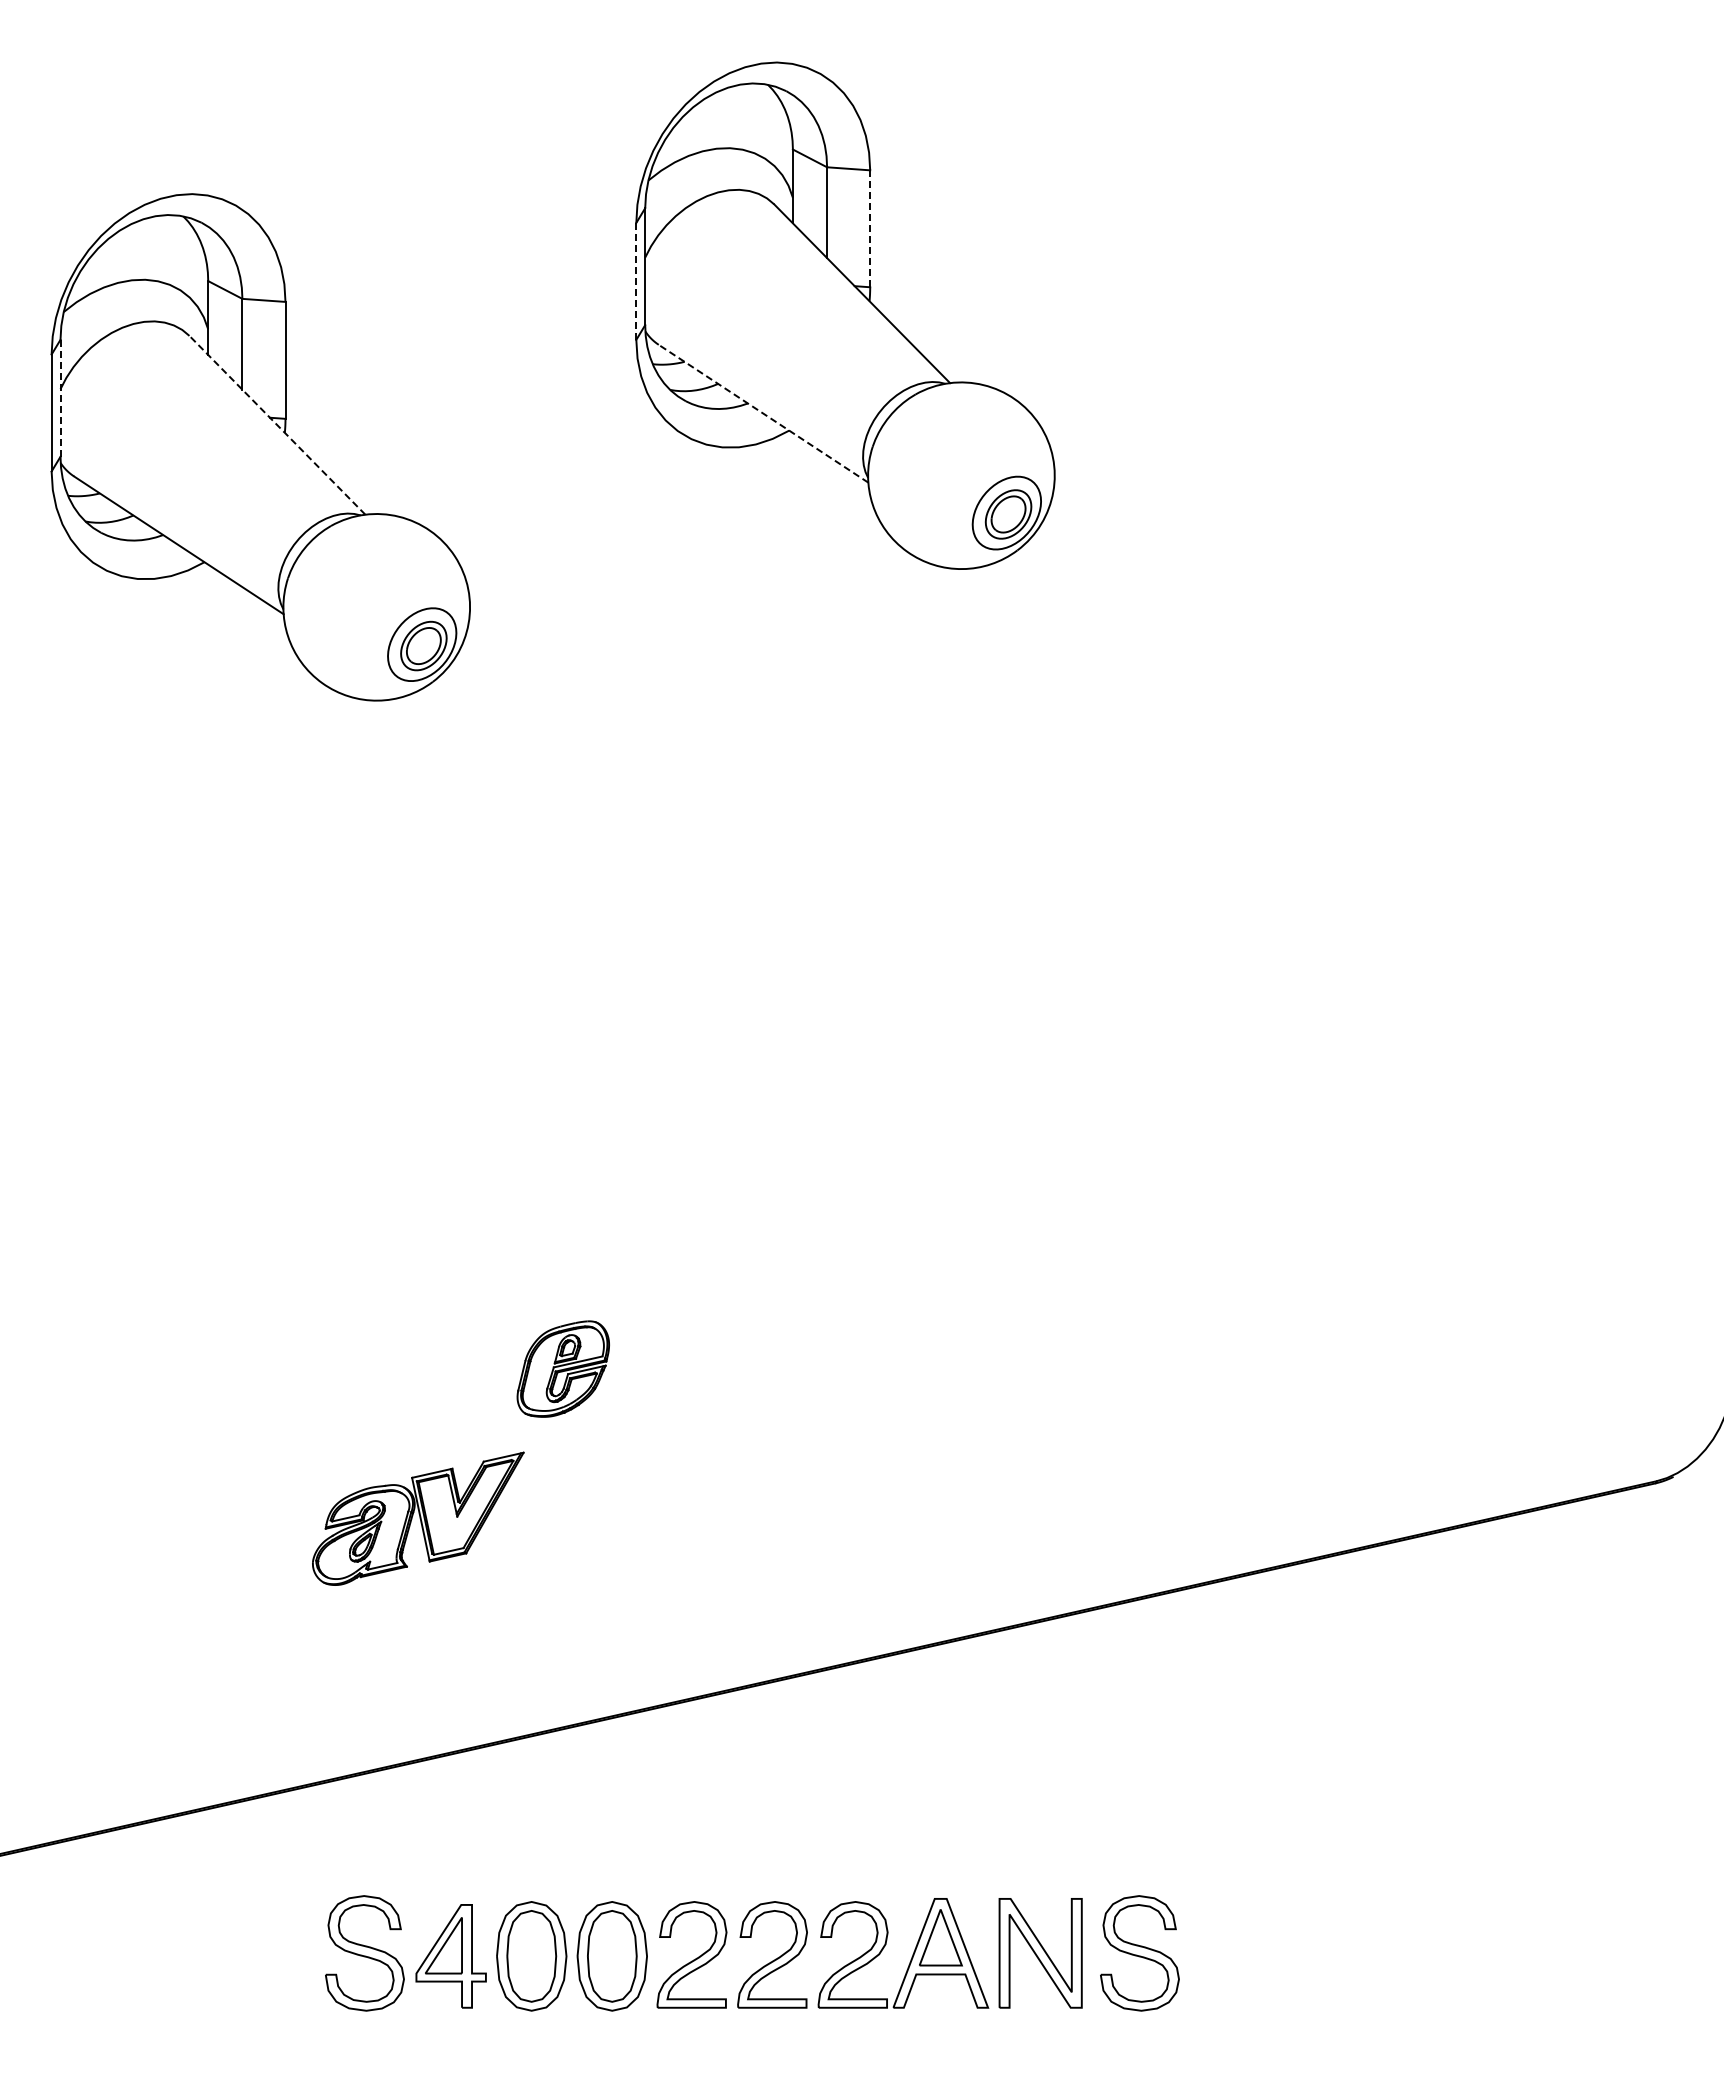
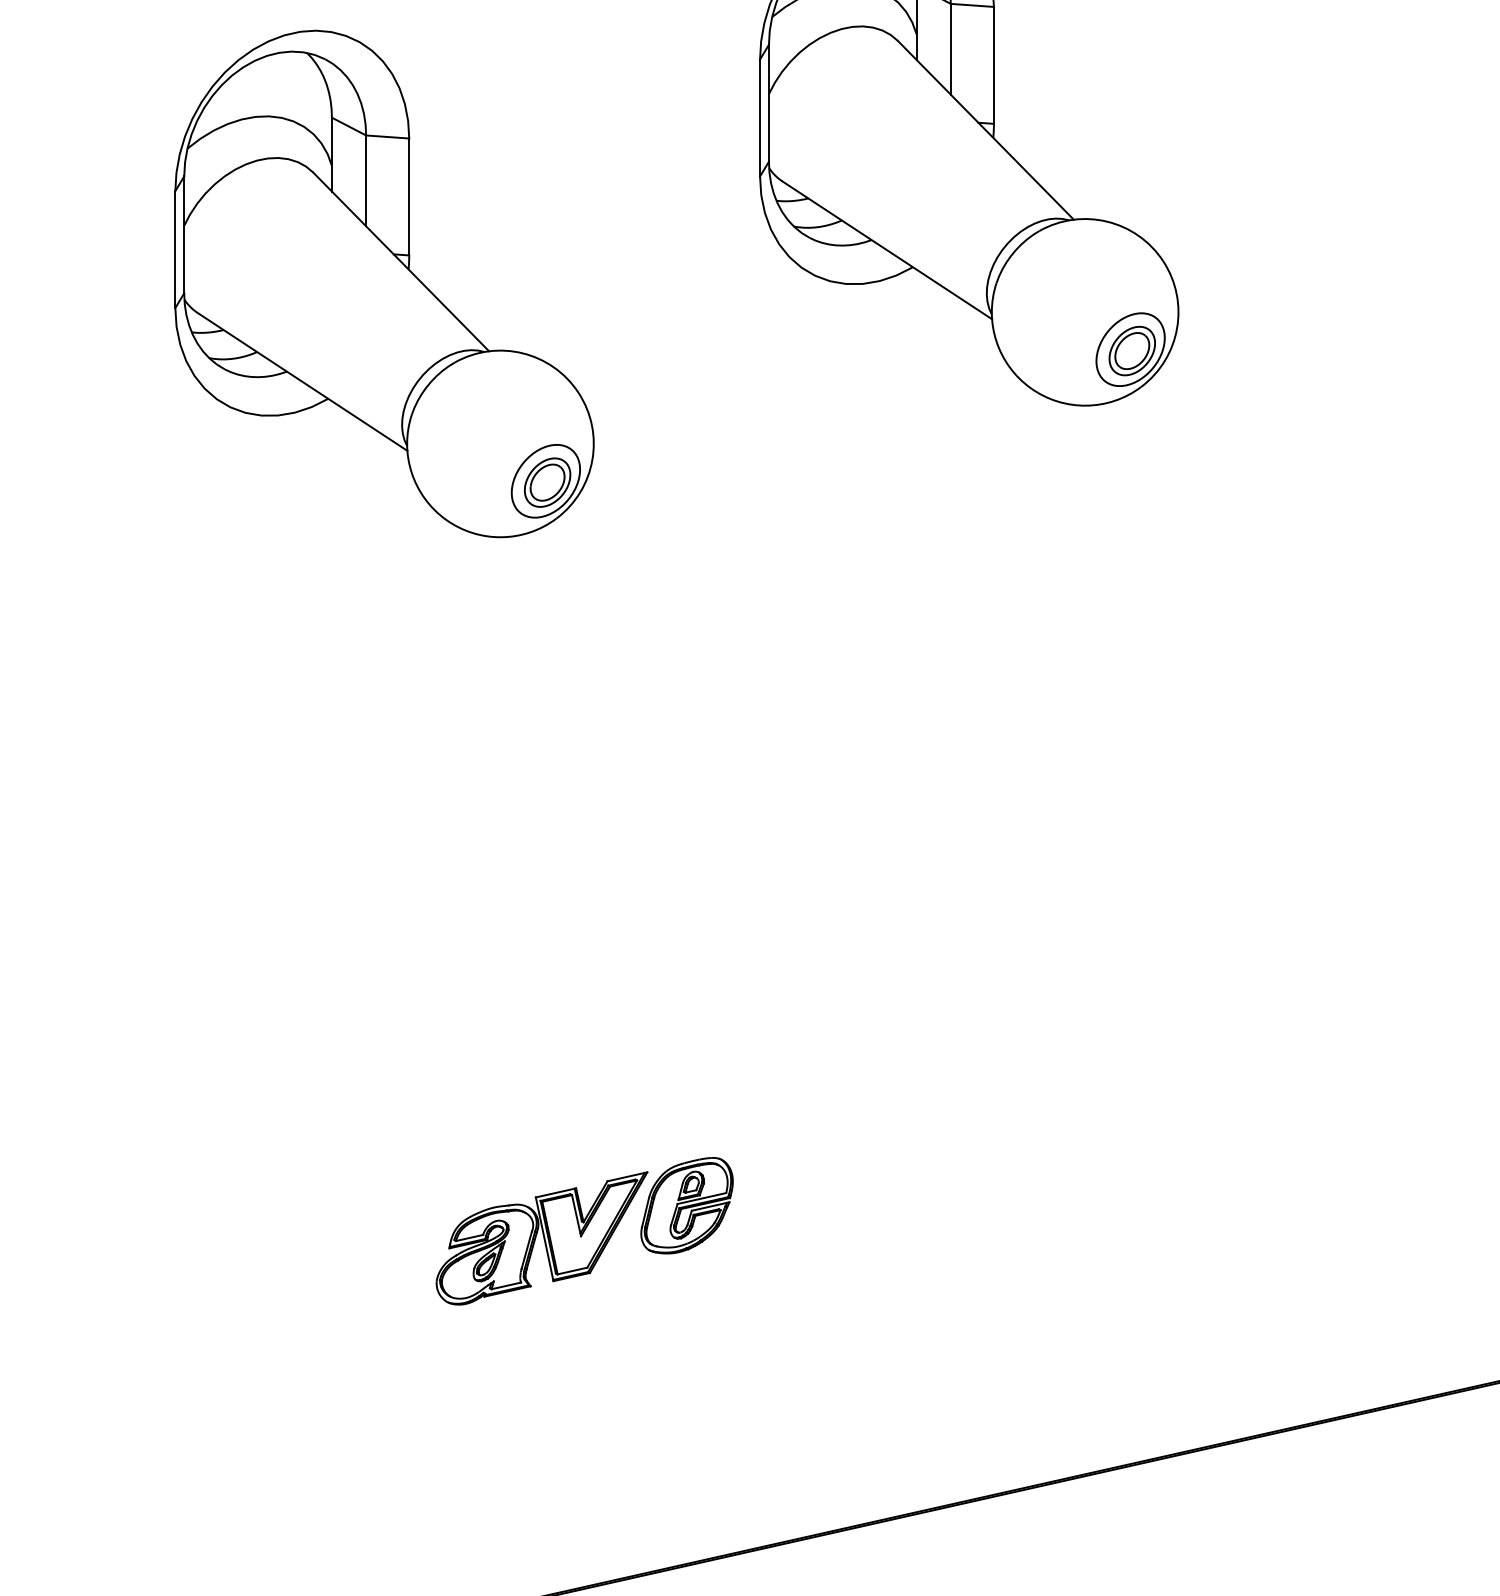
line: (870, 229) -> (994, 66), dashed -> solid
line: (636, 280) -> (760, 117), dashed -> solid
line: (60, 398) -> (184, 235), dashed -> solid
line: (763, 413) -> (887, 250), dashed -> solid
line: (277, 424) -> (401, 261), dashed -> solid
part: (418, 1518) -> (542, 1238), moved

